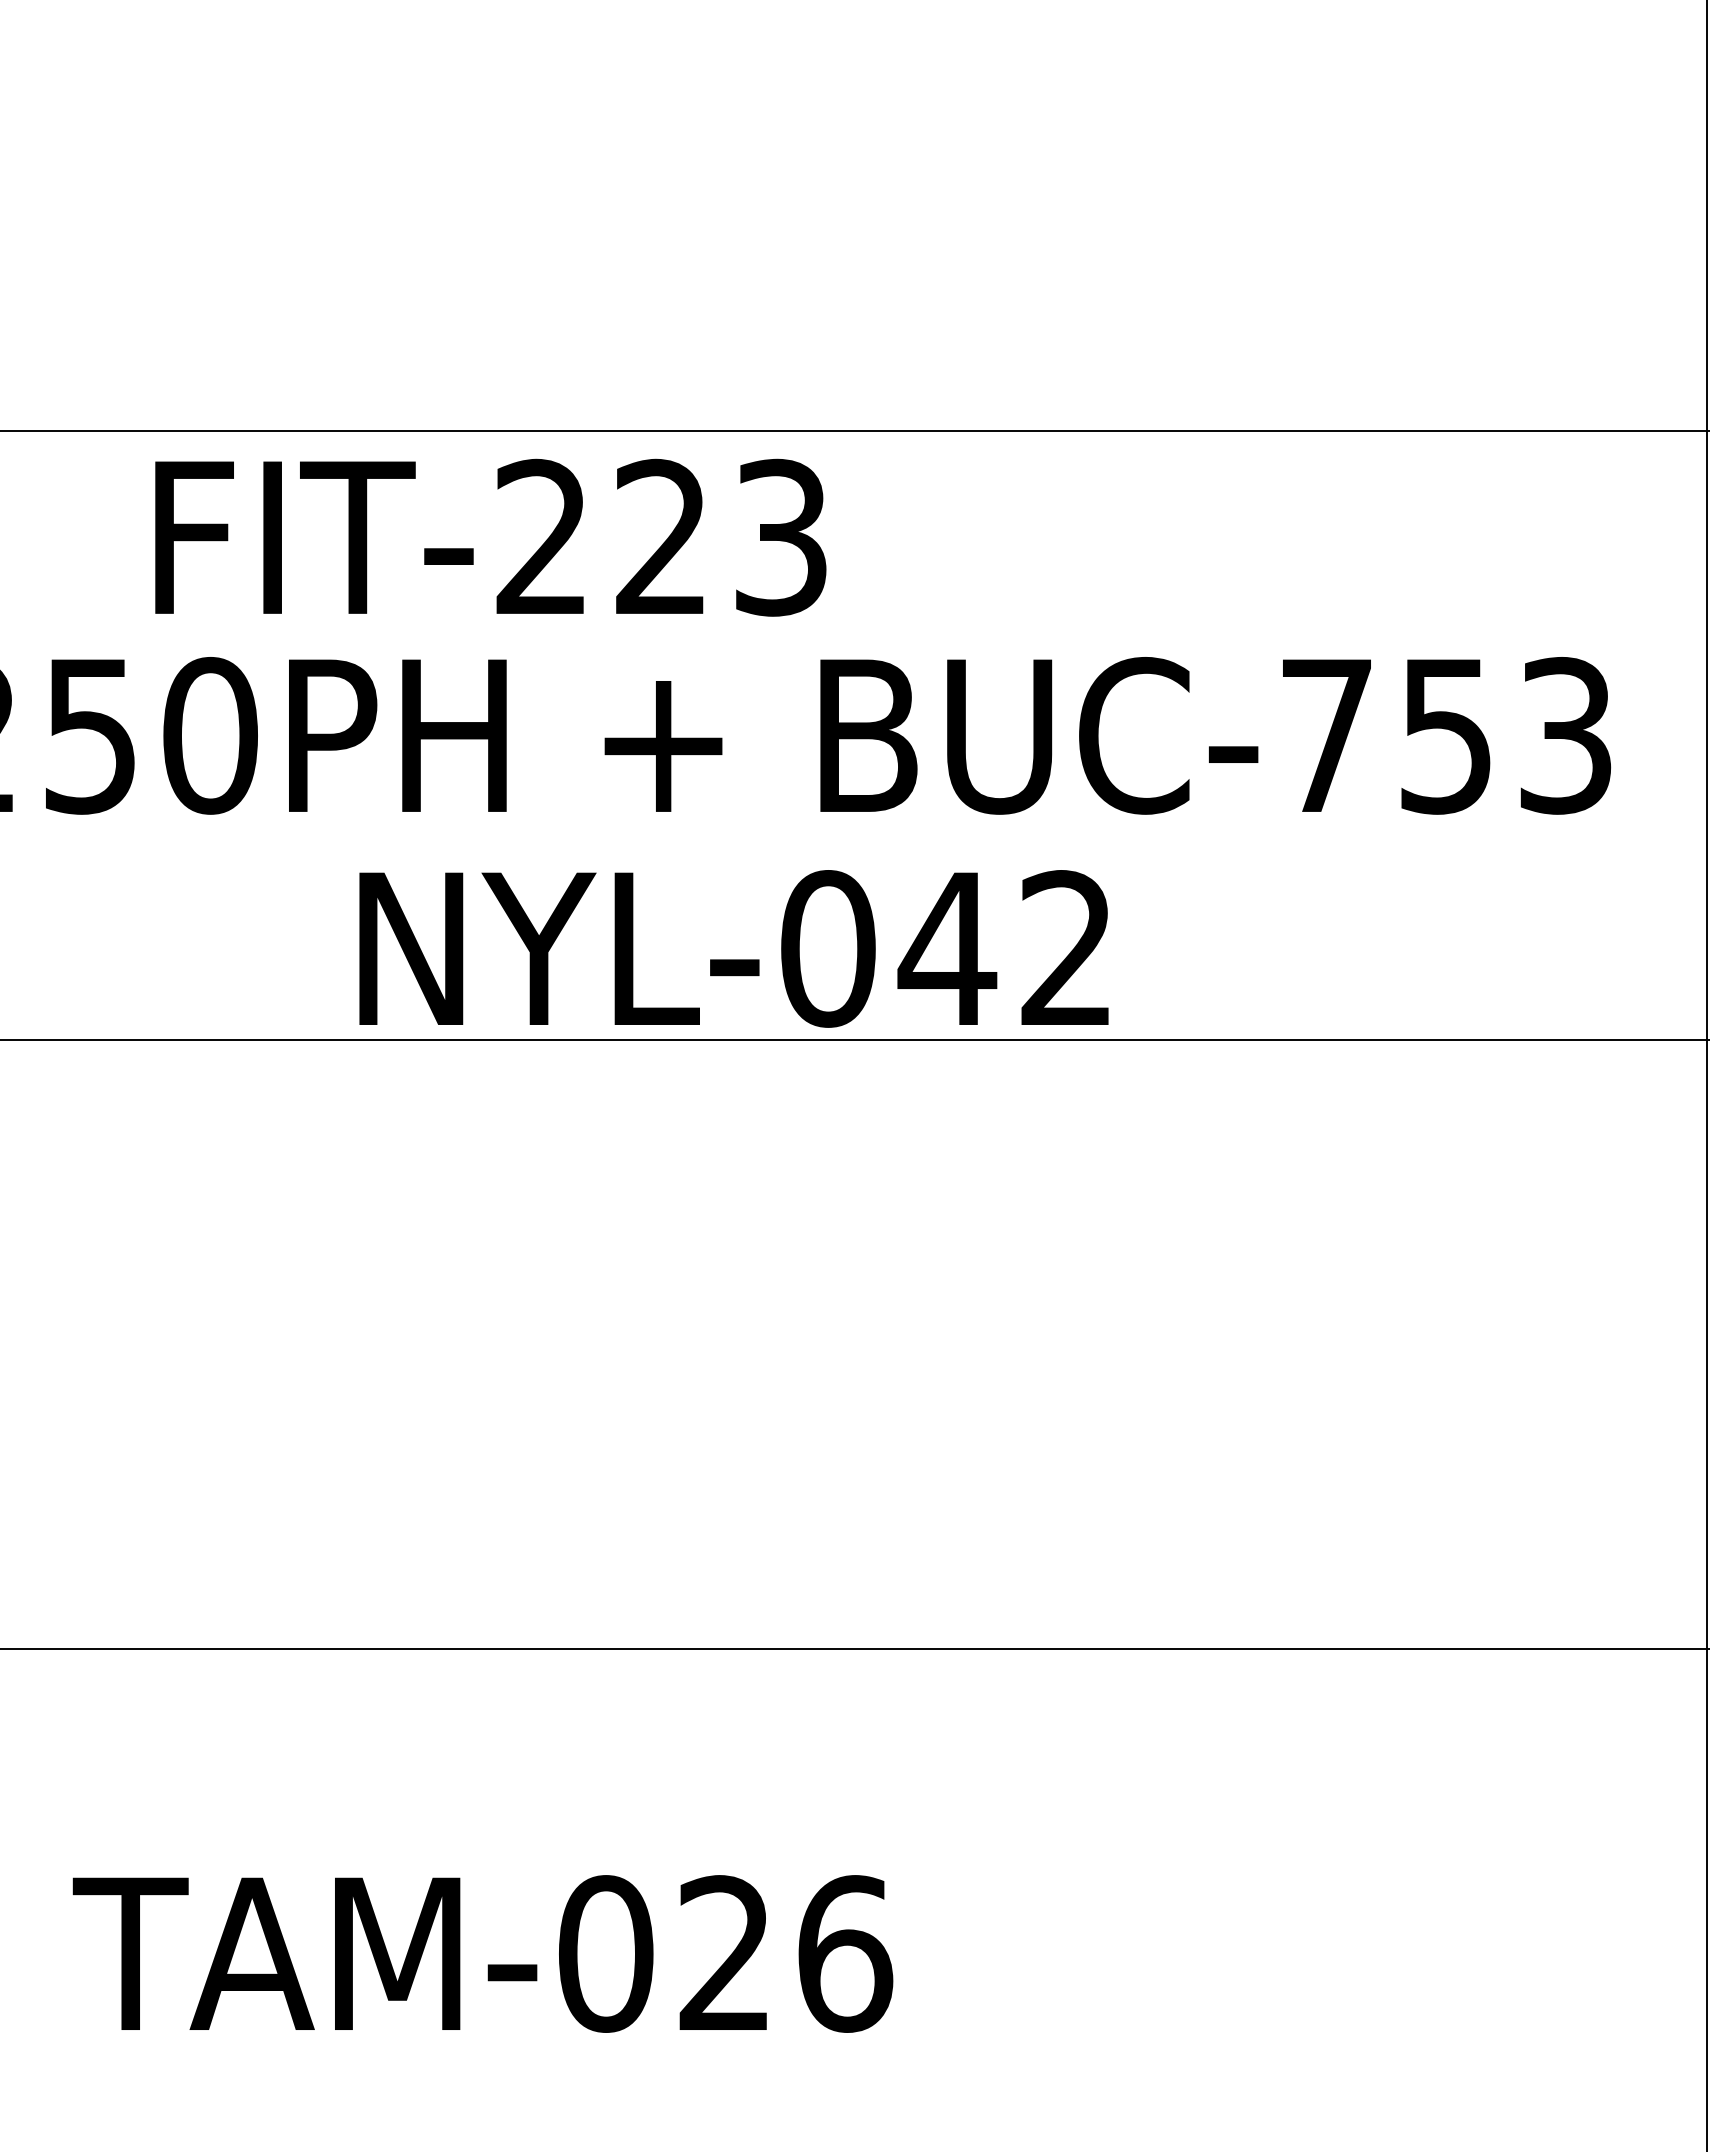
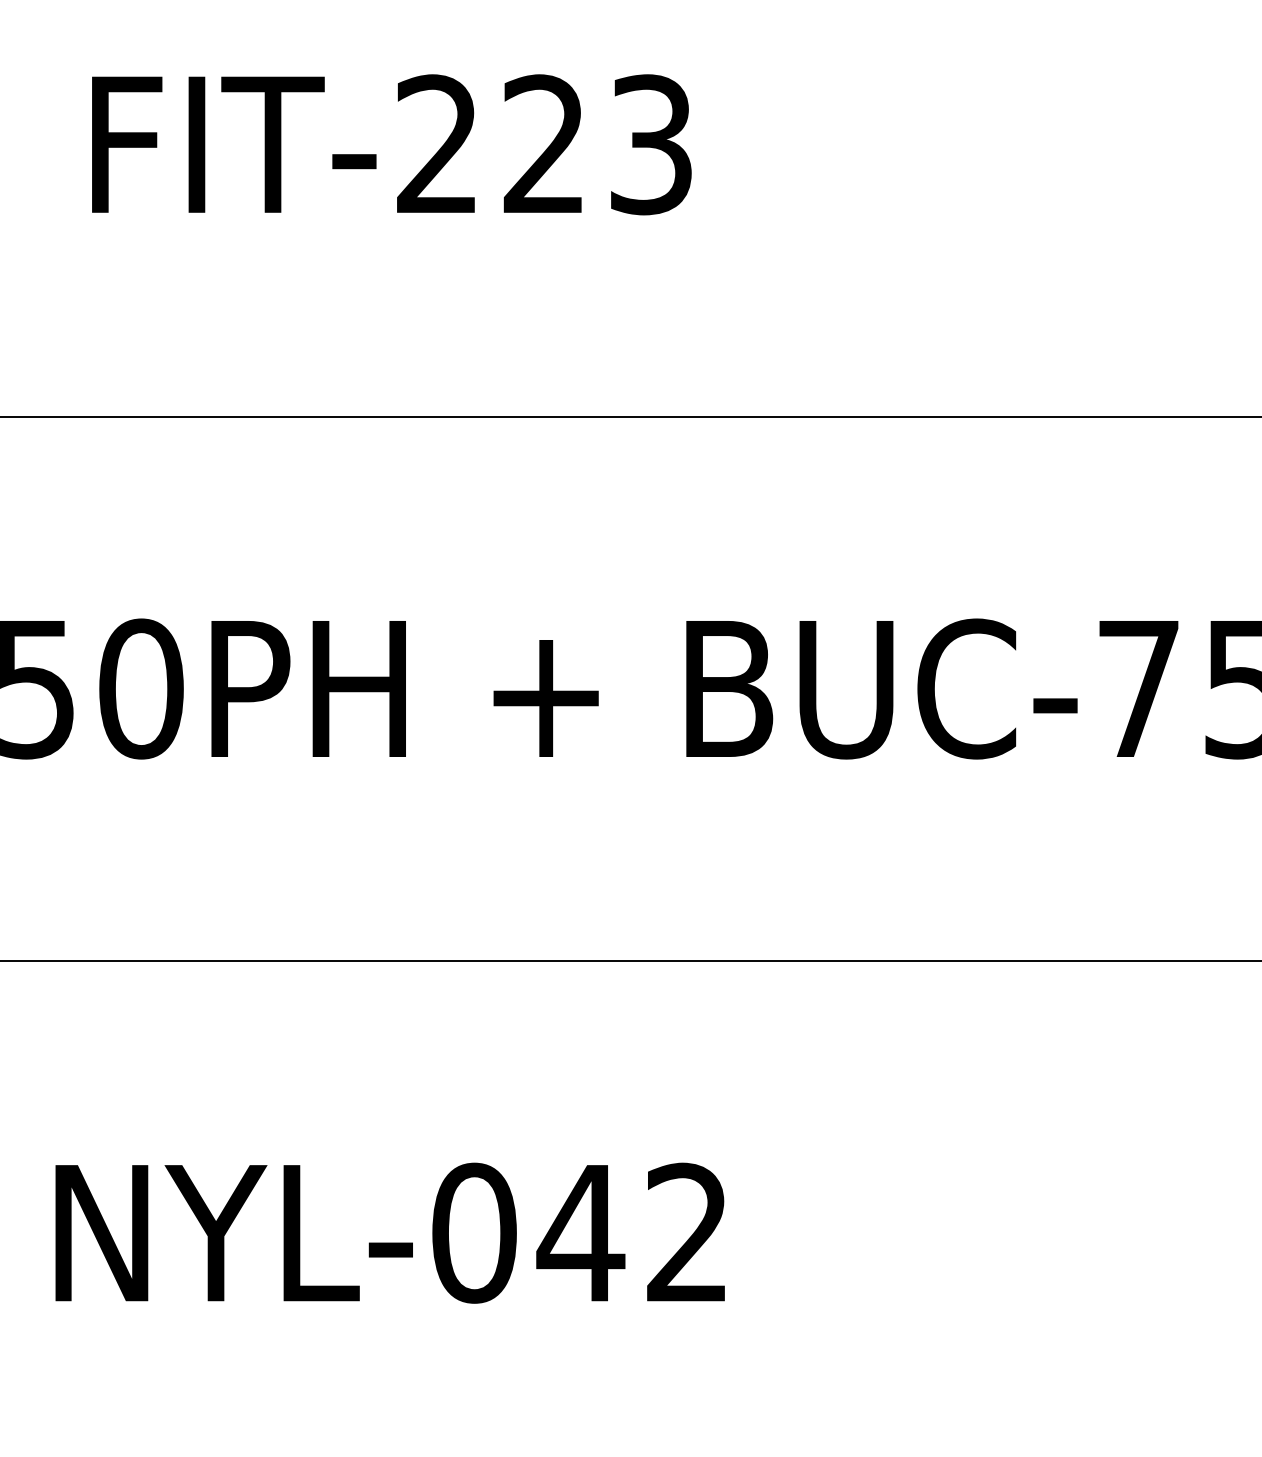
text: (490, 537) -> (391, 144), moved
text: (733, 948) -> (389, 1232), moved

